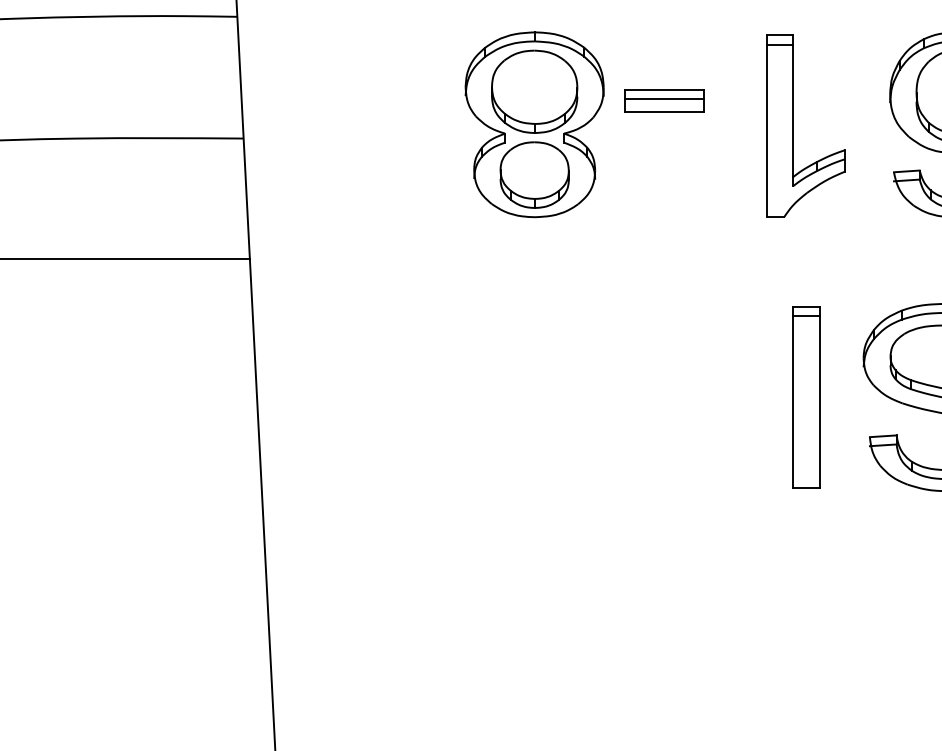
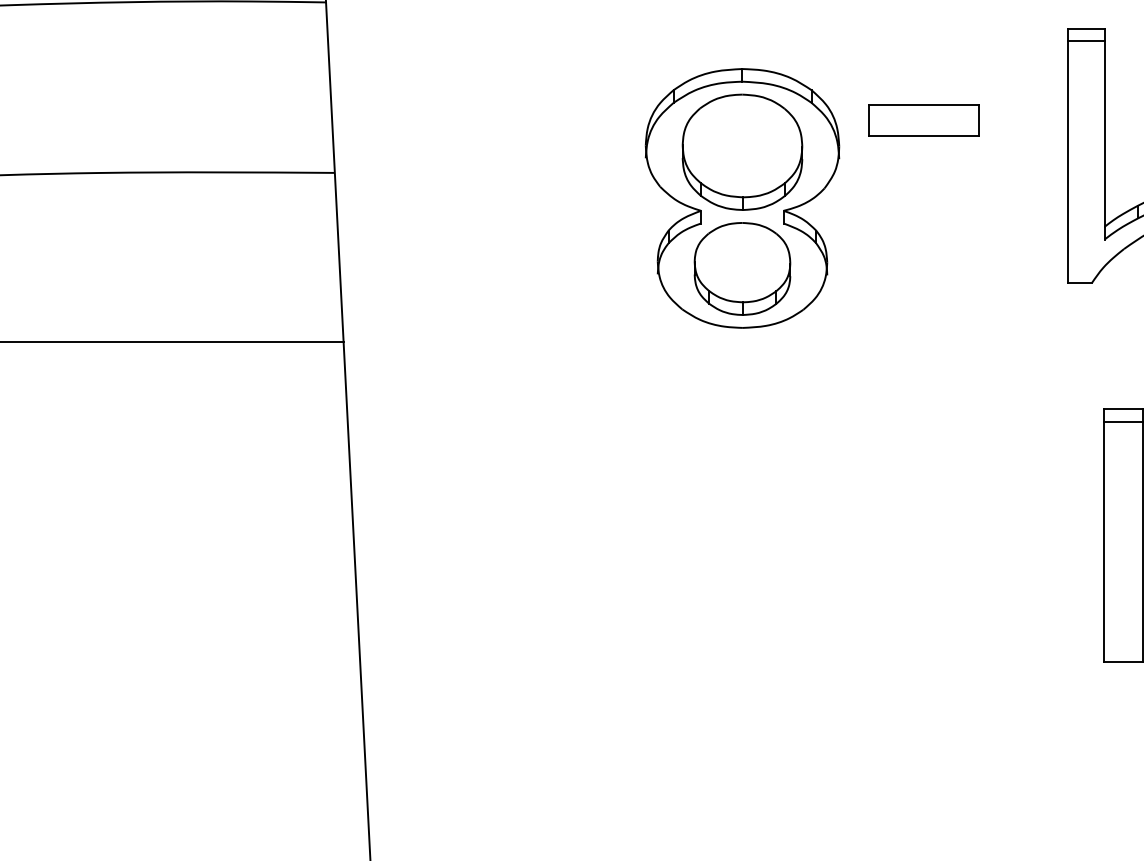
line: (663, 98) -> (922, 116), removed
part: (534, 124) -> (742, 198), moved

